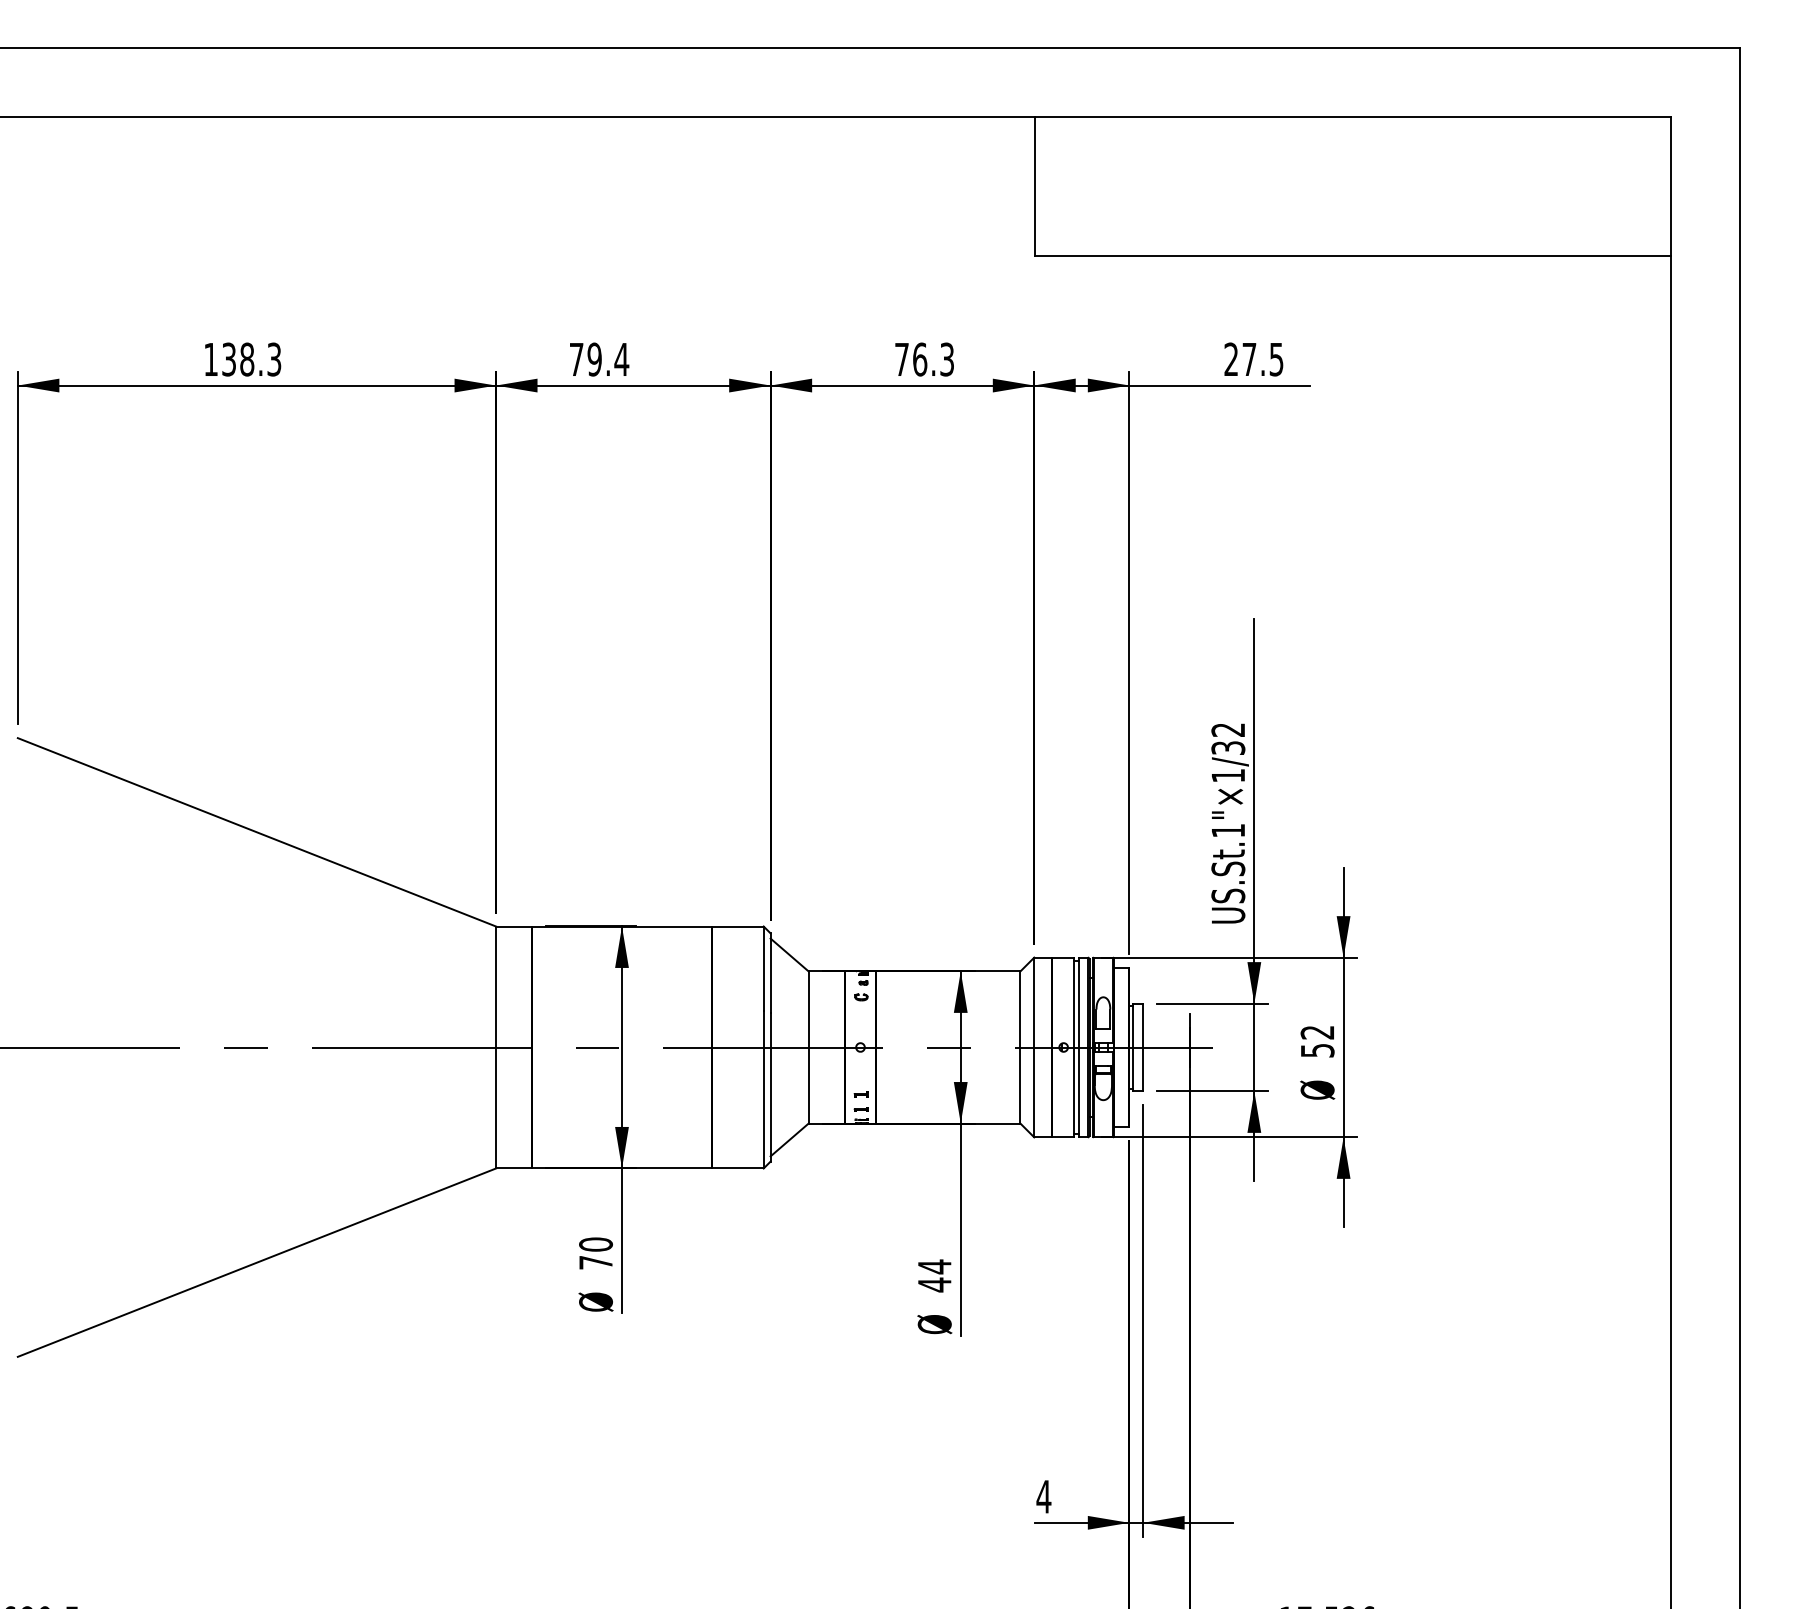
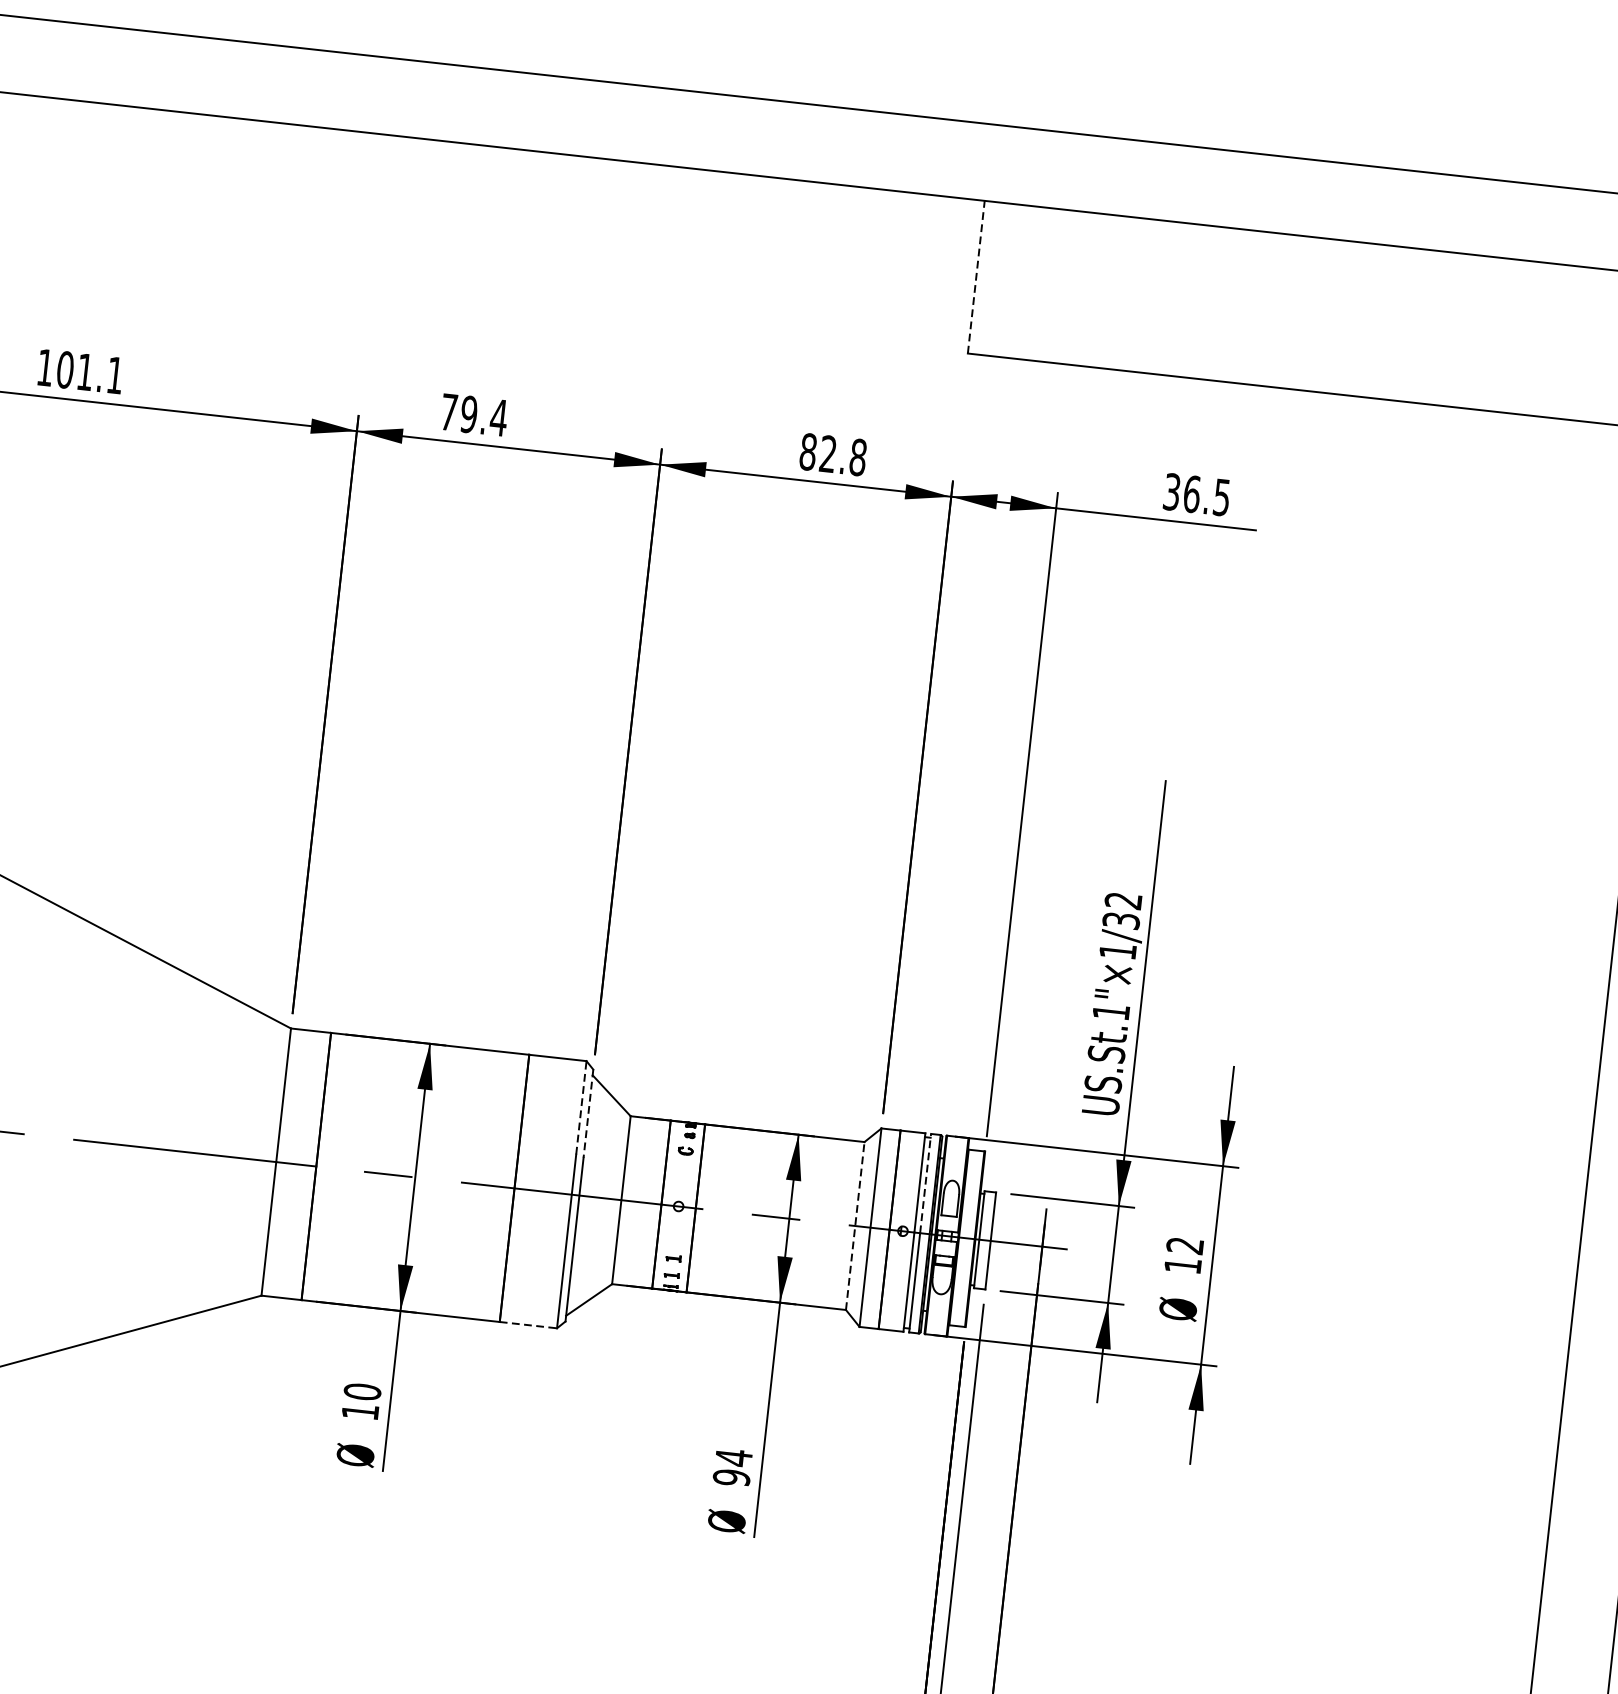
line: (1035, 186) -> (976, 277), solid -> dashed
text: (251, 359) -> (90, 372), 138.3 -> 101.1
text: (924, 359) -> (833, 454), 76.3 -> 82.8
text: (1240, 359) -> (1182, 493), 27.5 -> 36.5
line: (763, 968) -> (581, 1107), solid -> dashed
line: (770, 973) -> (588, 1113), solid -> dashed
line: (1079, 1002) -> (925, 1183), solid -> dashed
line: (1020, 1047) -> (855, 1226), solid -> dashed
text: (1317, 1050) -> (1182, 1265), 52 -> 12
line: (737, 1168) -> (528, 1325), solid -> dashed
text: (595, 1262) -> (359, 1411), 70 -> 10
text: (934, 1284) -> (731, 1477), 44 -> 94

